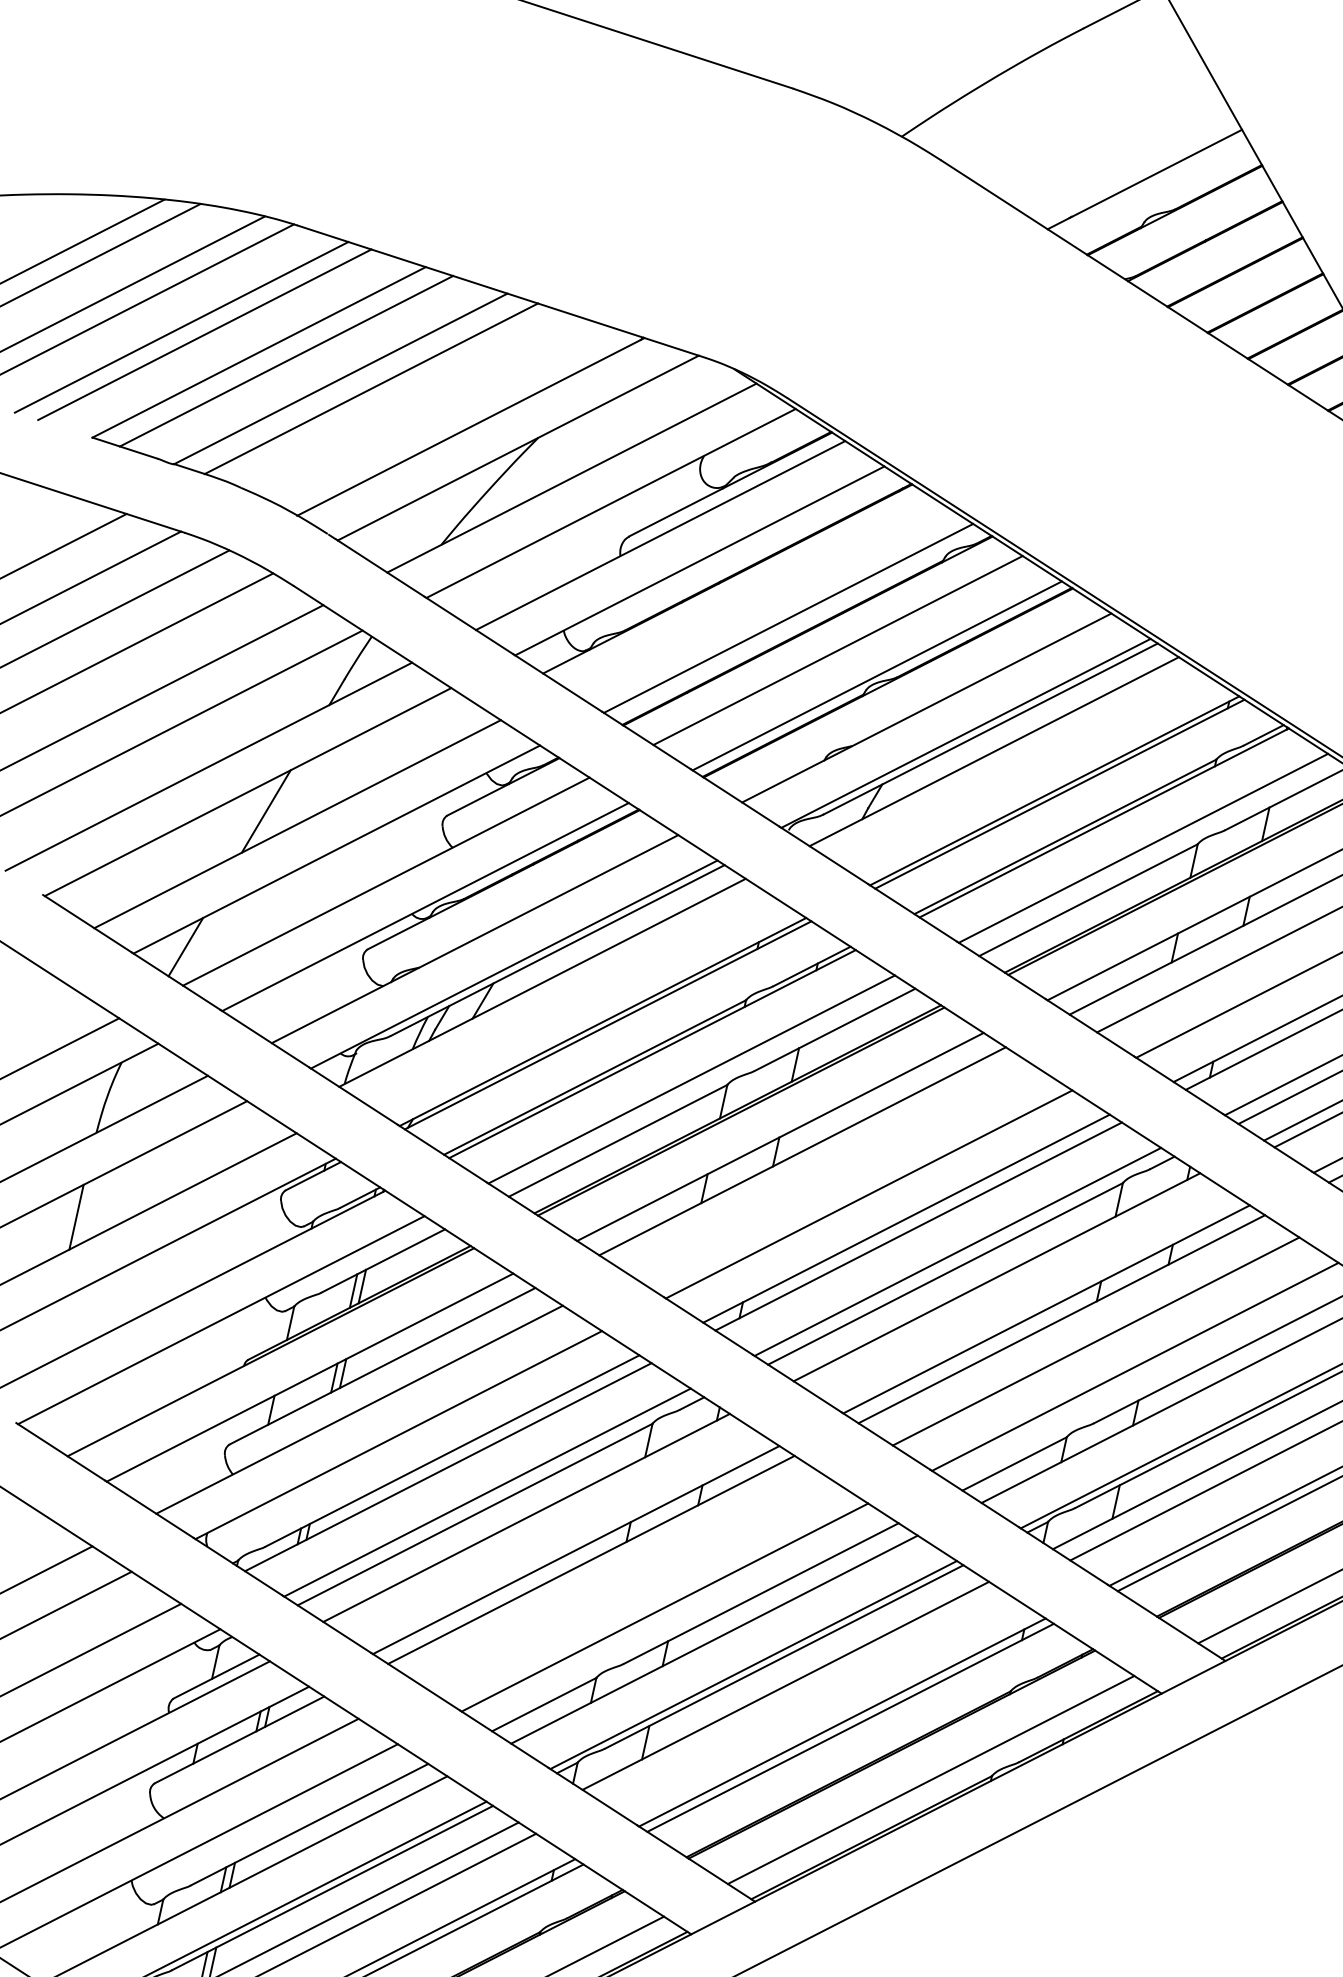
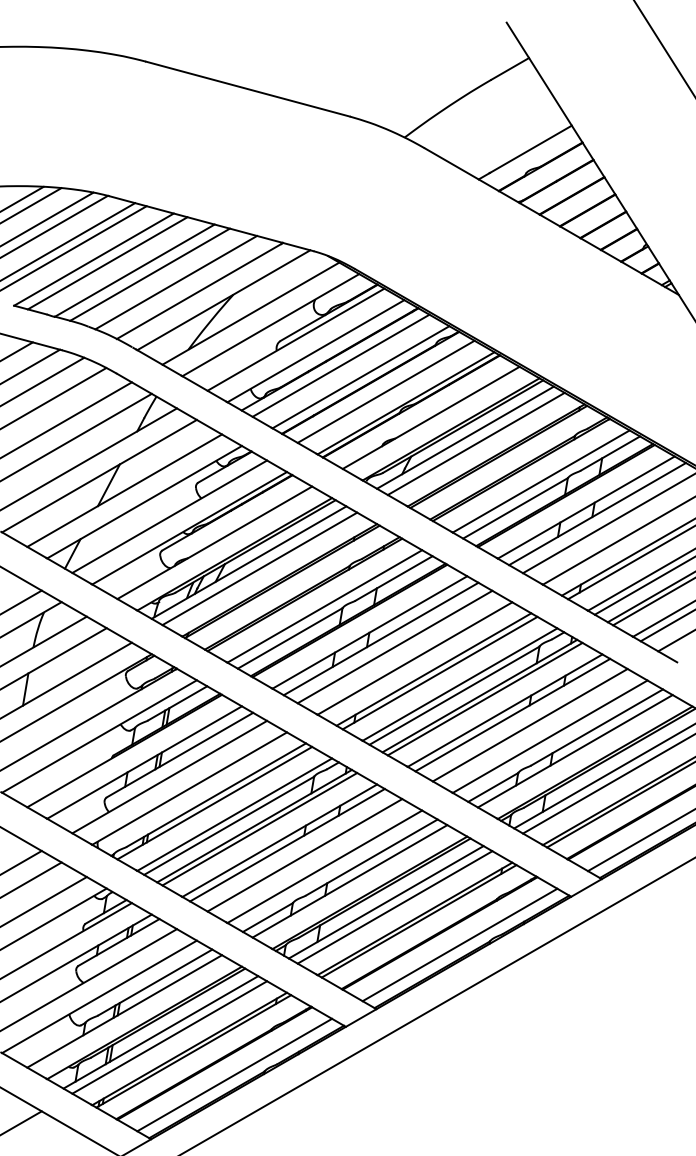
line: (424, 407) -> (176, 282), added
line: (748, 592) -> (340, 365), added
line: (1014, 764) -> (475, 443), added
line: (563, 995) -> (259, 568), added
line: (828, 1167) -> (394, 646), added
line: (1006, 1282) -> (484, 698), added
line: (536, 1525) -> (259, 829), added
line: (624, 1582) -> (304, 855), added
line: (802, 1697) -> (394, 907), added

